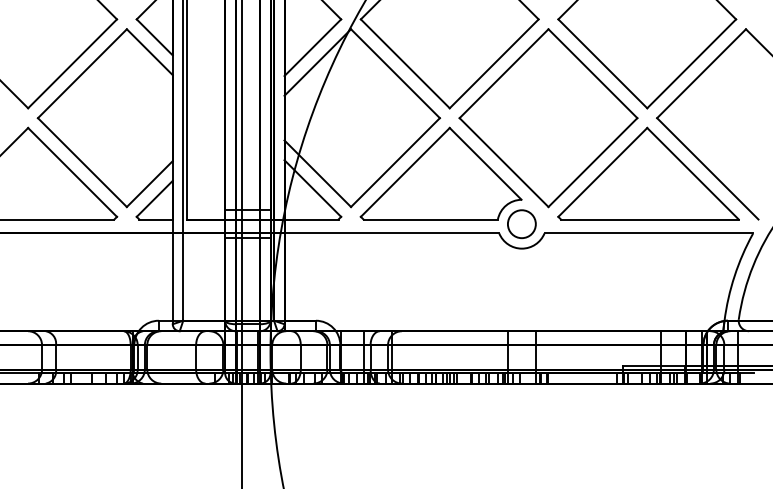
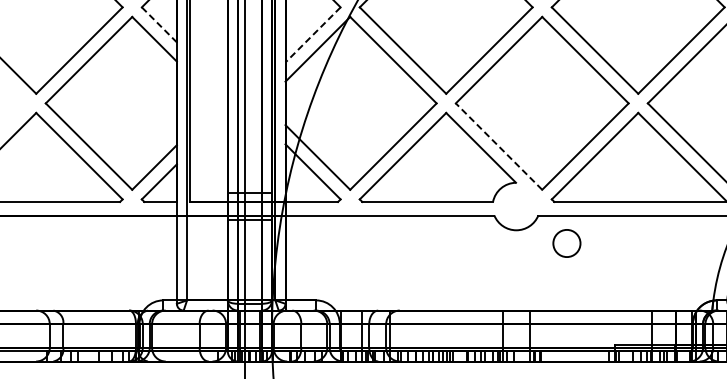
line: (155, 37) -> (160, 24), solid -> dashed
line: (312, 48) -> (312, 35), solid -> dashed
line: (504, 162) -> (499, 146), solid -> dashed
circle: (521, 224) -> (566, 243), moved

